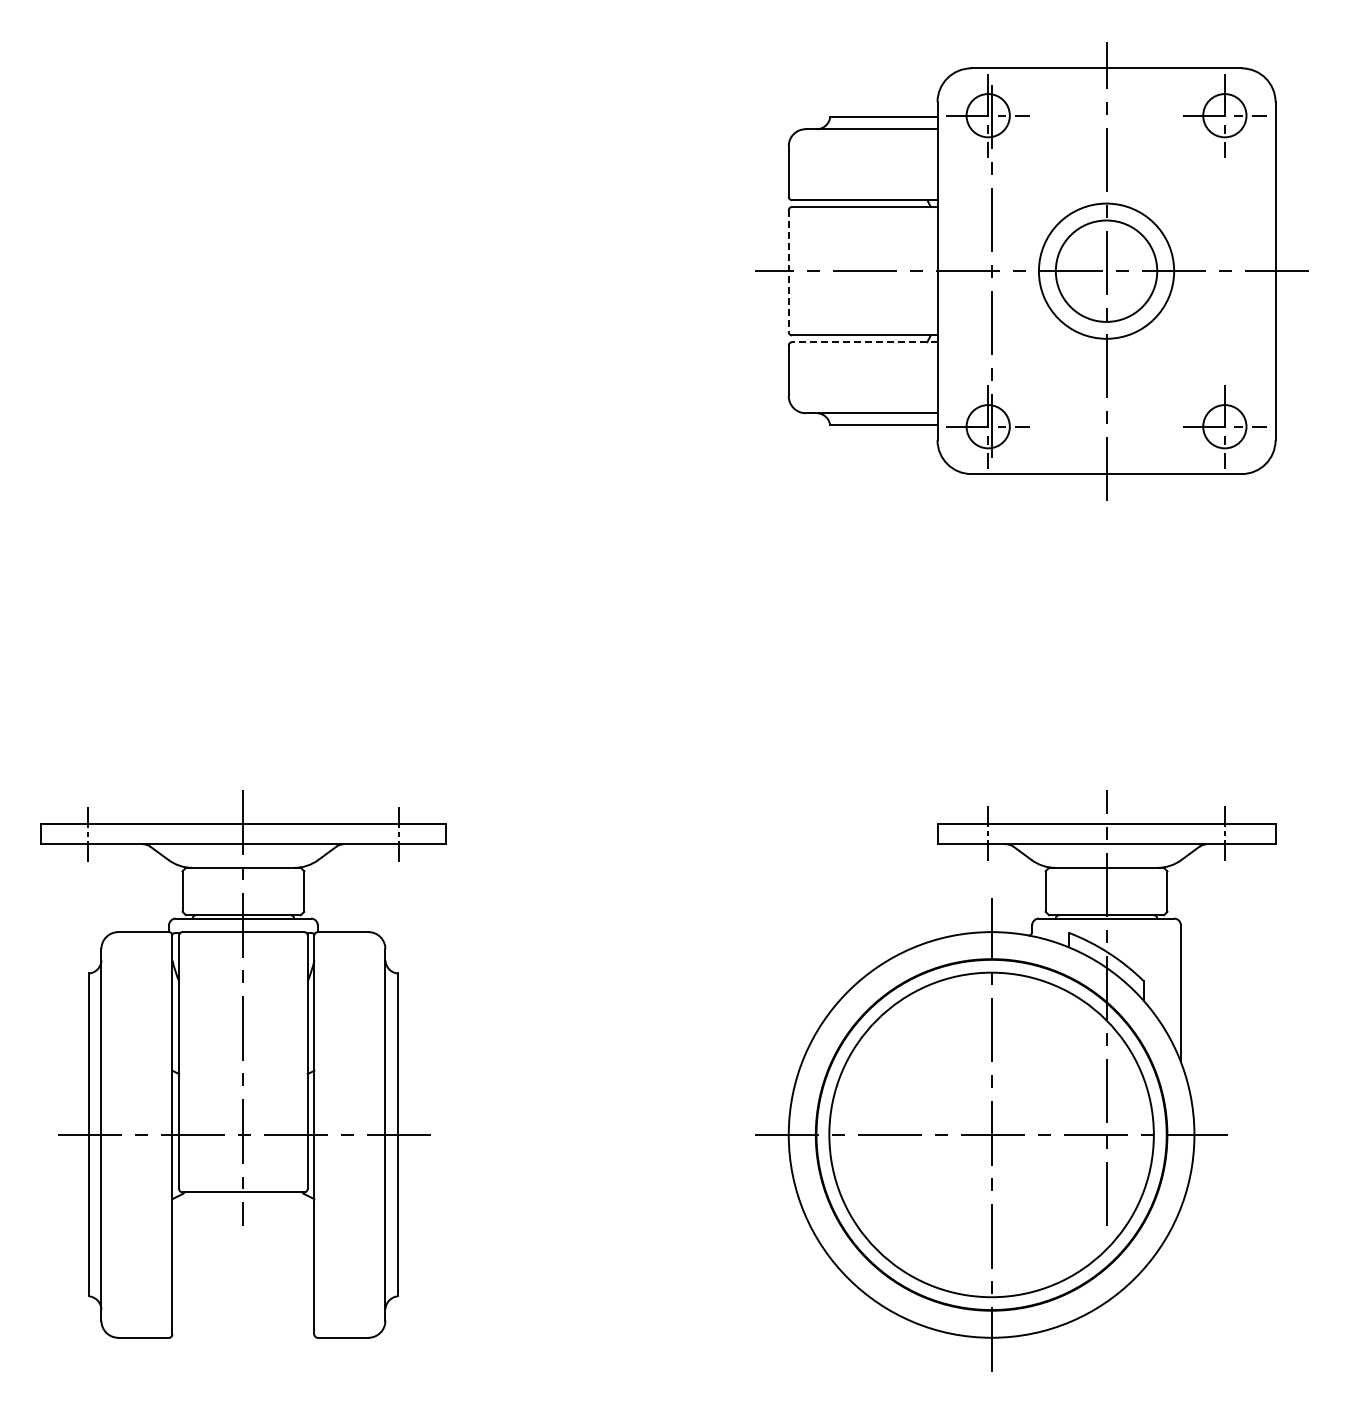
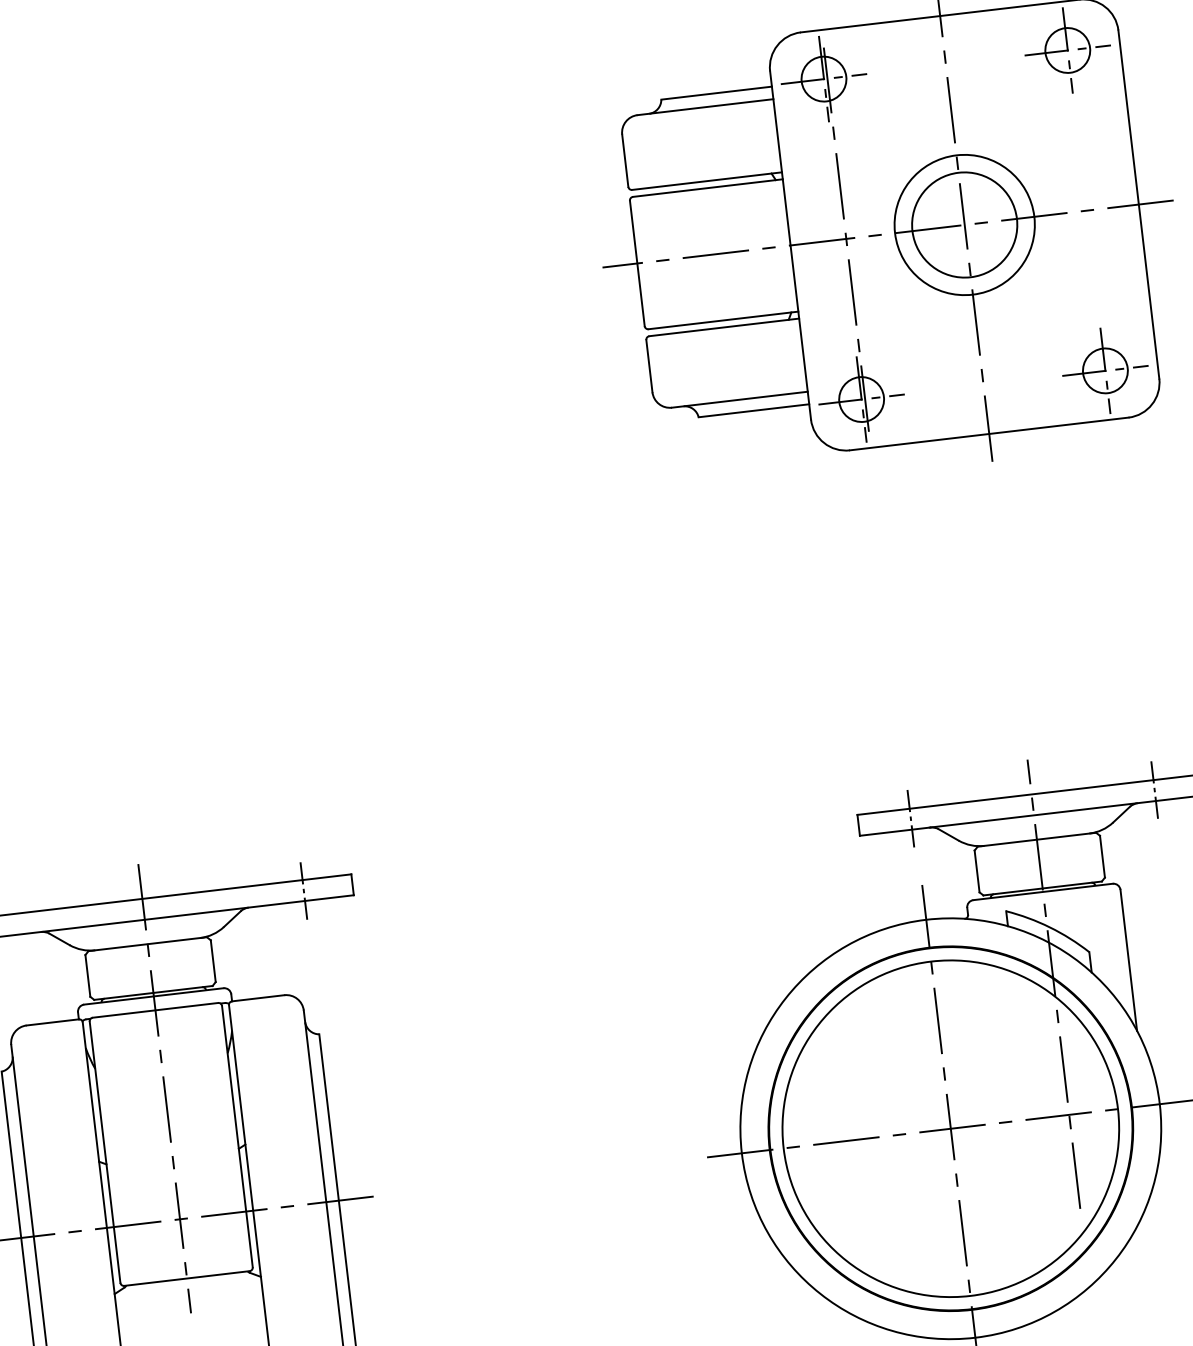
line: (788, 271) -> (637, 263), dashed -> solid
line: (864, 342) -> (723, 327), dashed -> solid

